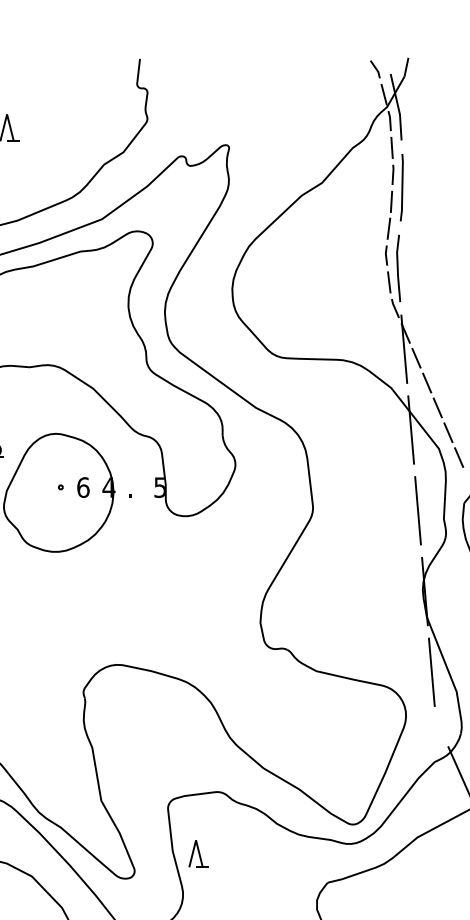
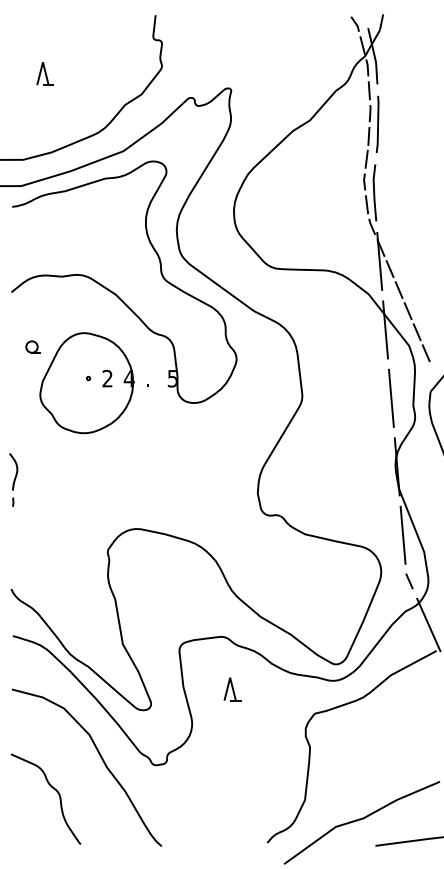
text: (83, 487) -> (107, 378), 6 -> 2
line: (439, 726) -> (409, 581), added
part: (198, 854) -> (232, 689), moved

